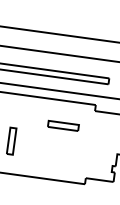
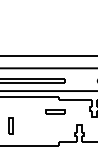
part: (63, 124) -> (55, 111), moved

